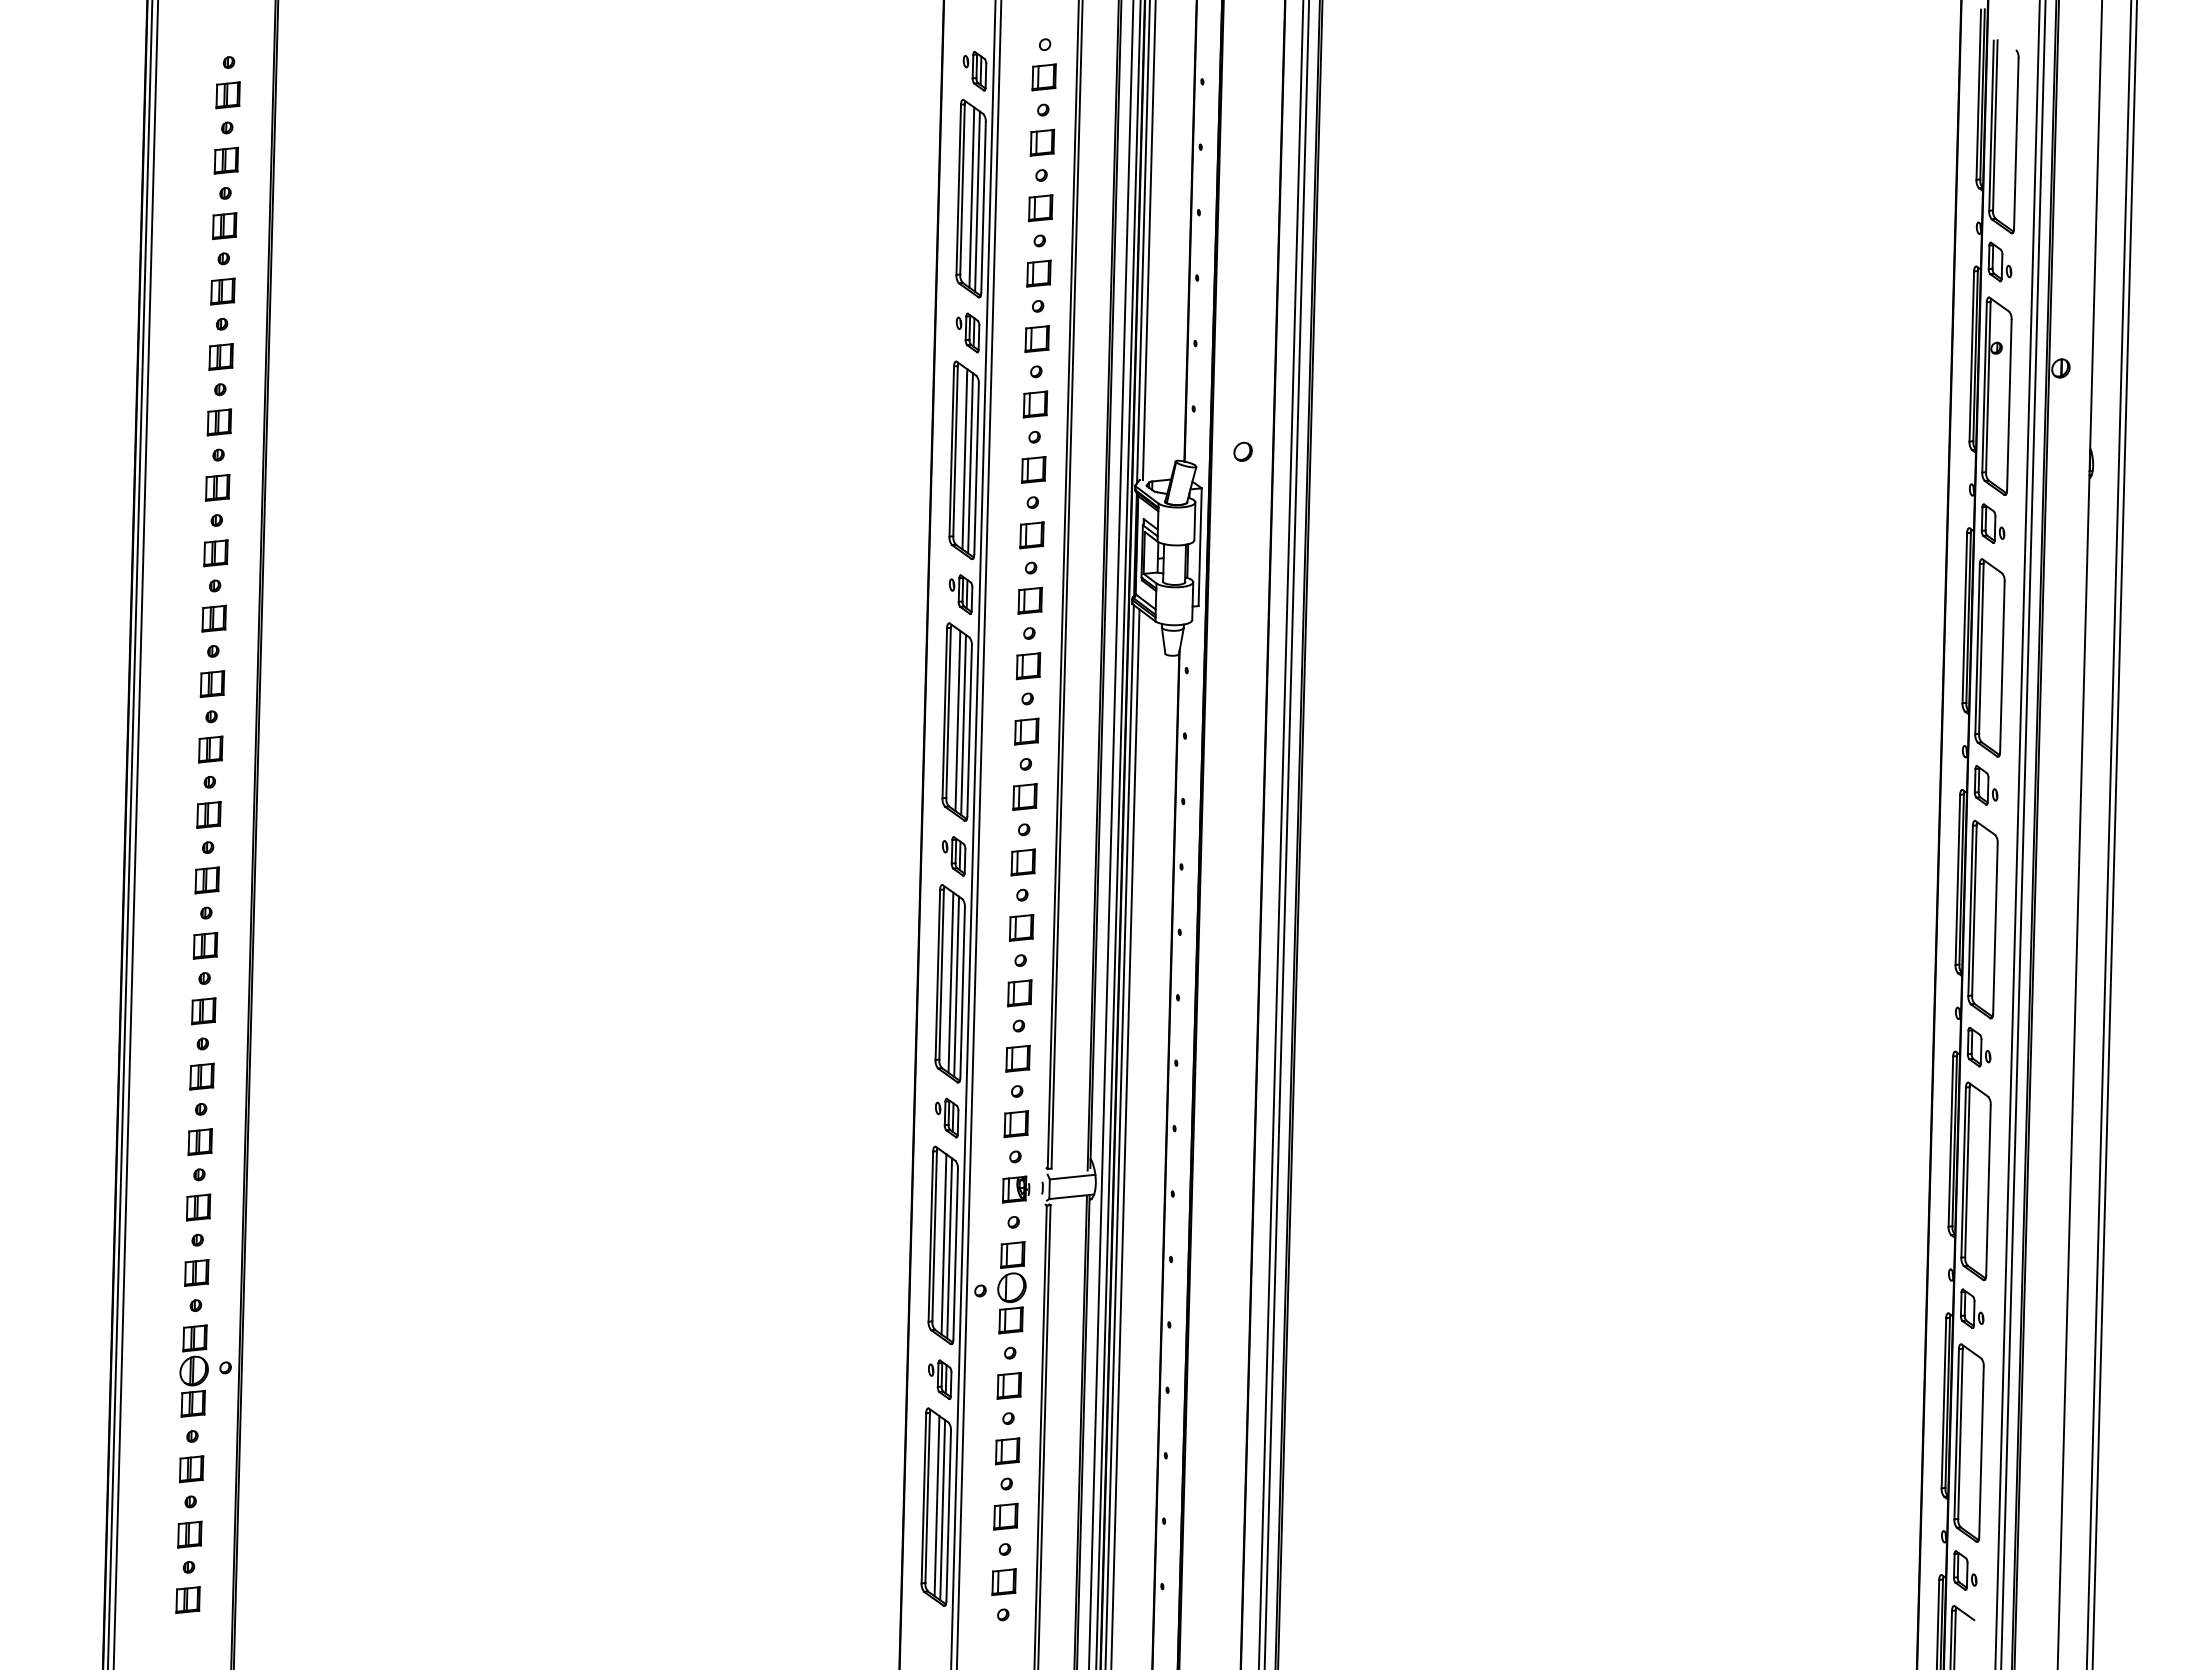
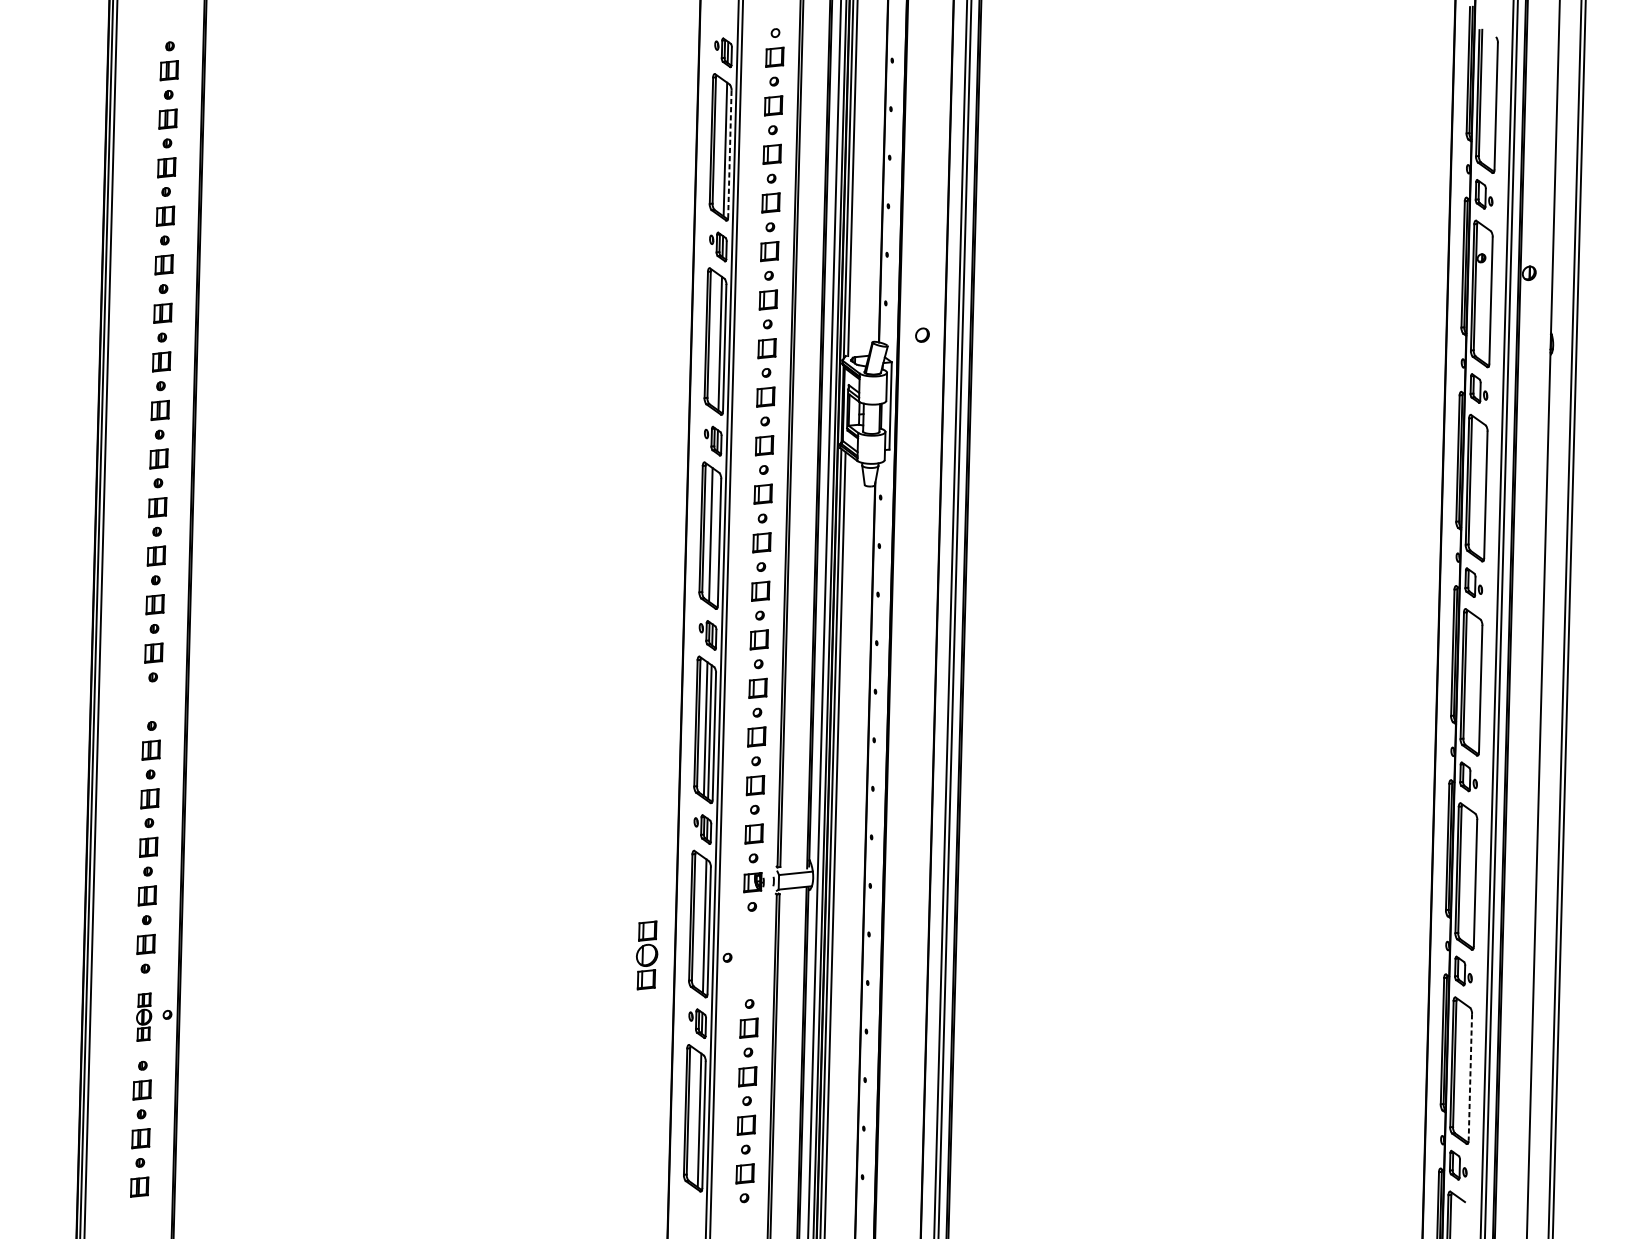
line: (971, 197) -> (720, 146), removed
line: (983, 207) -> (729, 153), solid -> dashed
line: (964, 459) -> (715, 340), removed
line: (963, 724) -> (715, 537), removed
part: (205, 945) -> (152, 701), removed
line: (943, 1244) -> (700, 923), removed
part: (1011, 1287) -> (646, 955), moved
part: (193, 1370) -> (143, 1016), size x0.7
line: (1981, 1452) -> (1470, 1077), solid -> dashed
line: (936, 1506) -> (694, 1117), removed

